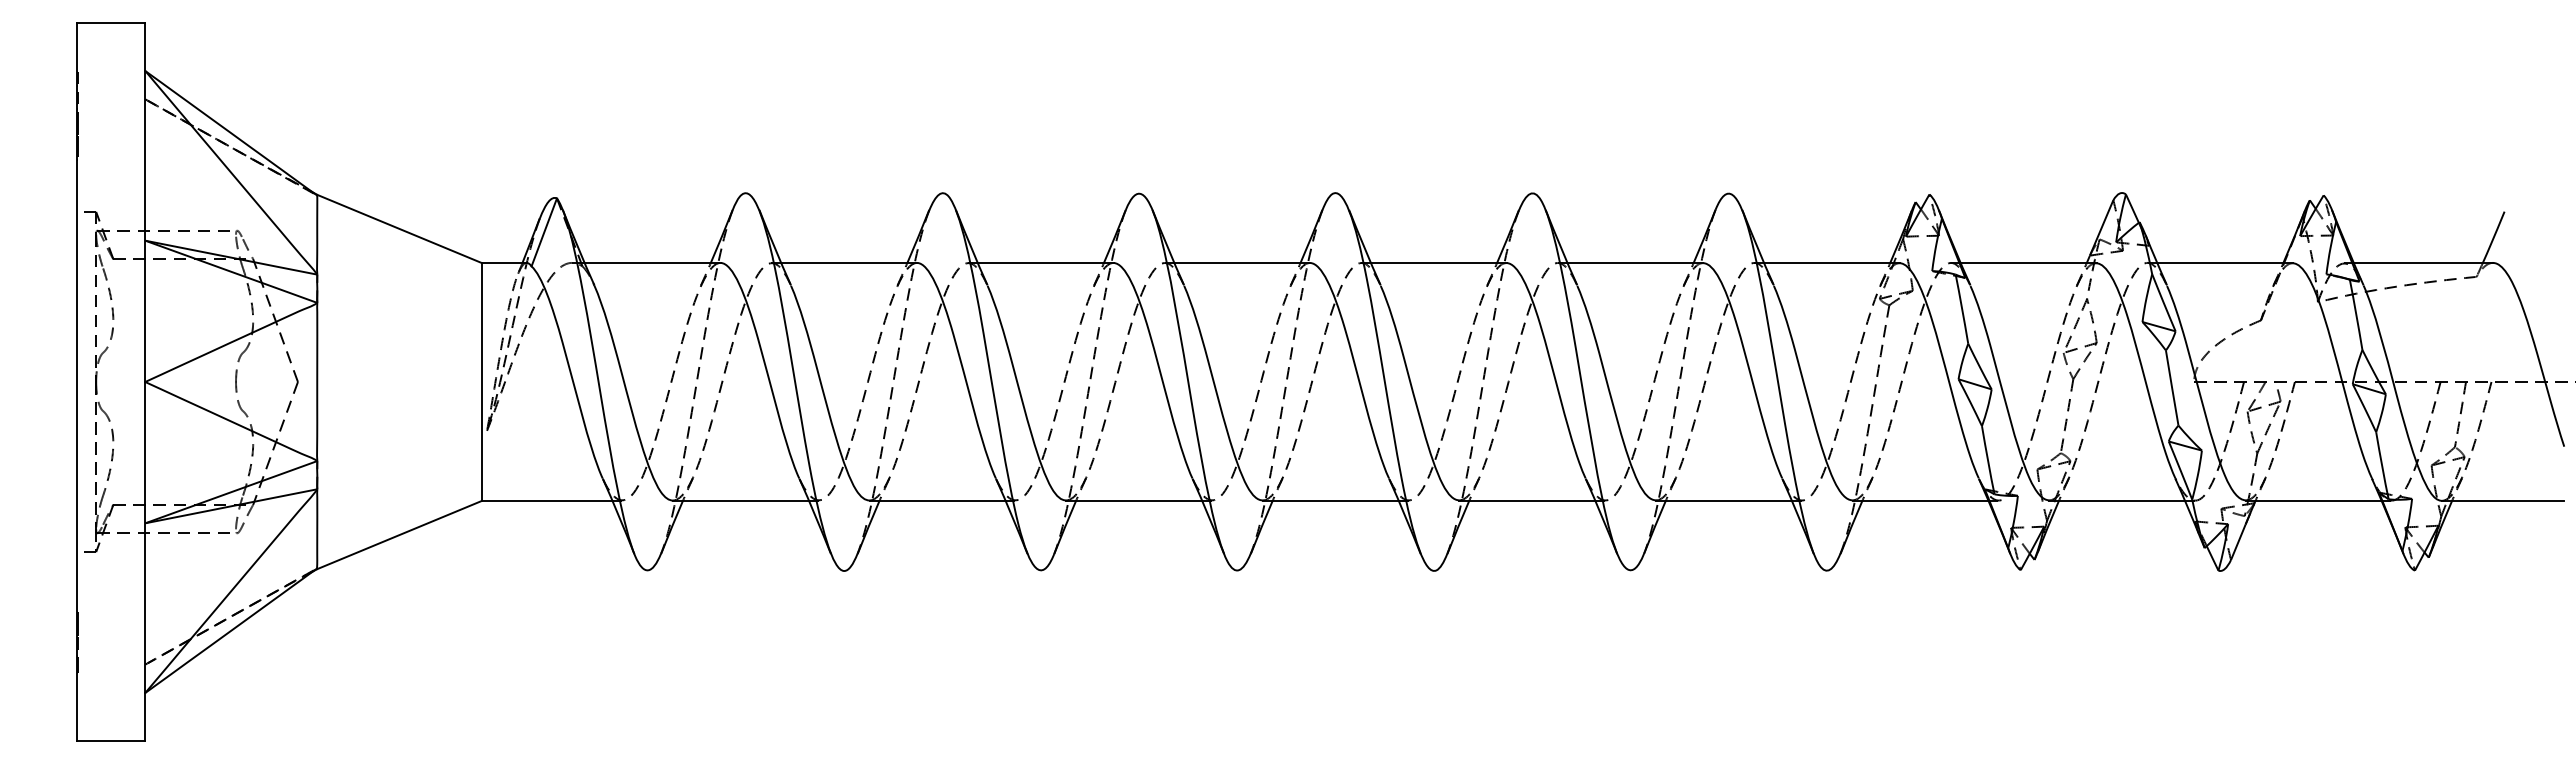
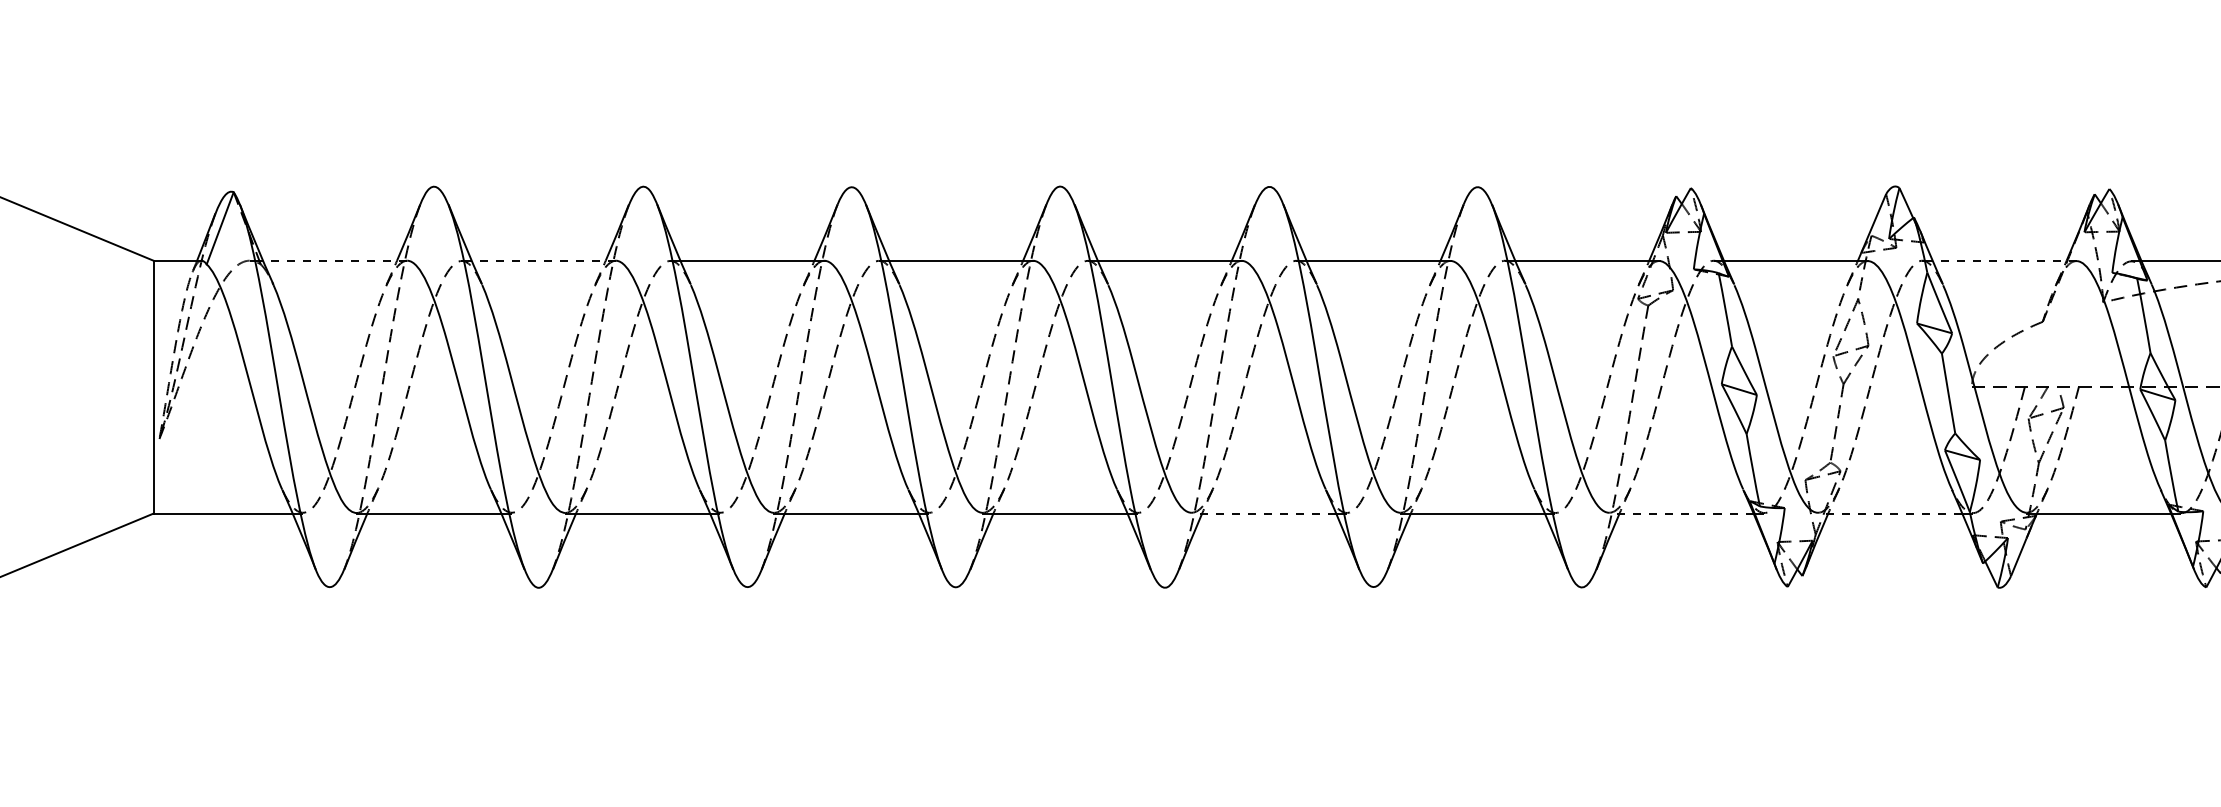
line: (652, 262) -> (335, 260), solid -> dashed
line: (848, 262) -> (543, 260), solid -> dashed
line: (2224, 262) -> (2004, 260), solid -> dashed
line: (1527, 501) -> (1264, 514), solid -> dashed
line: (1920, 501) -> (1681, 514), solid -> dashed
line: (2117, 501) -> (1890, 514), solid -> dashed

